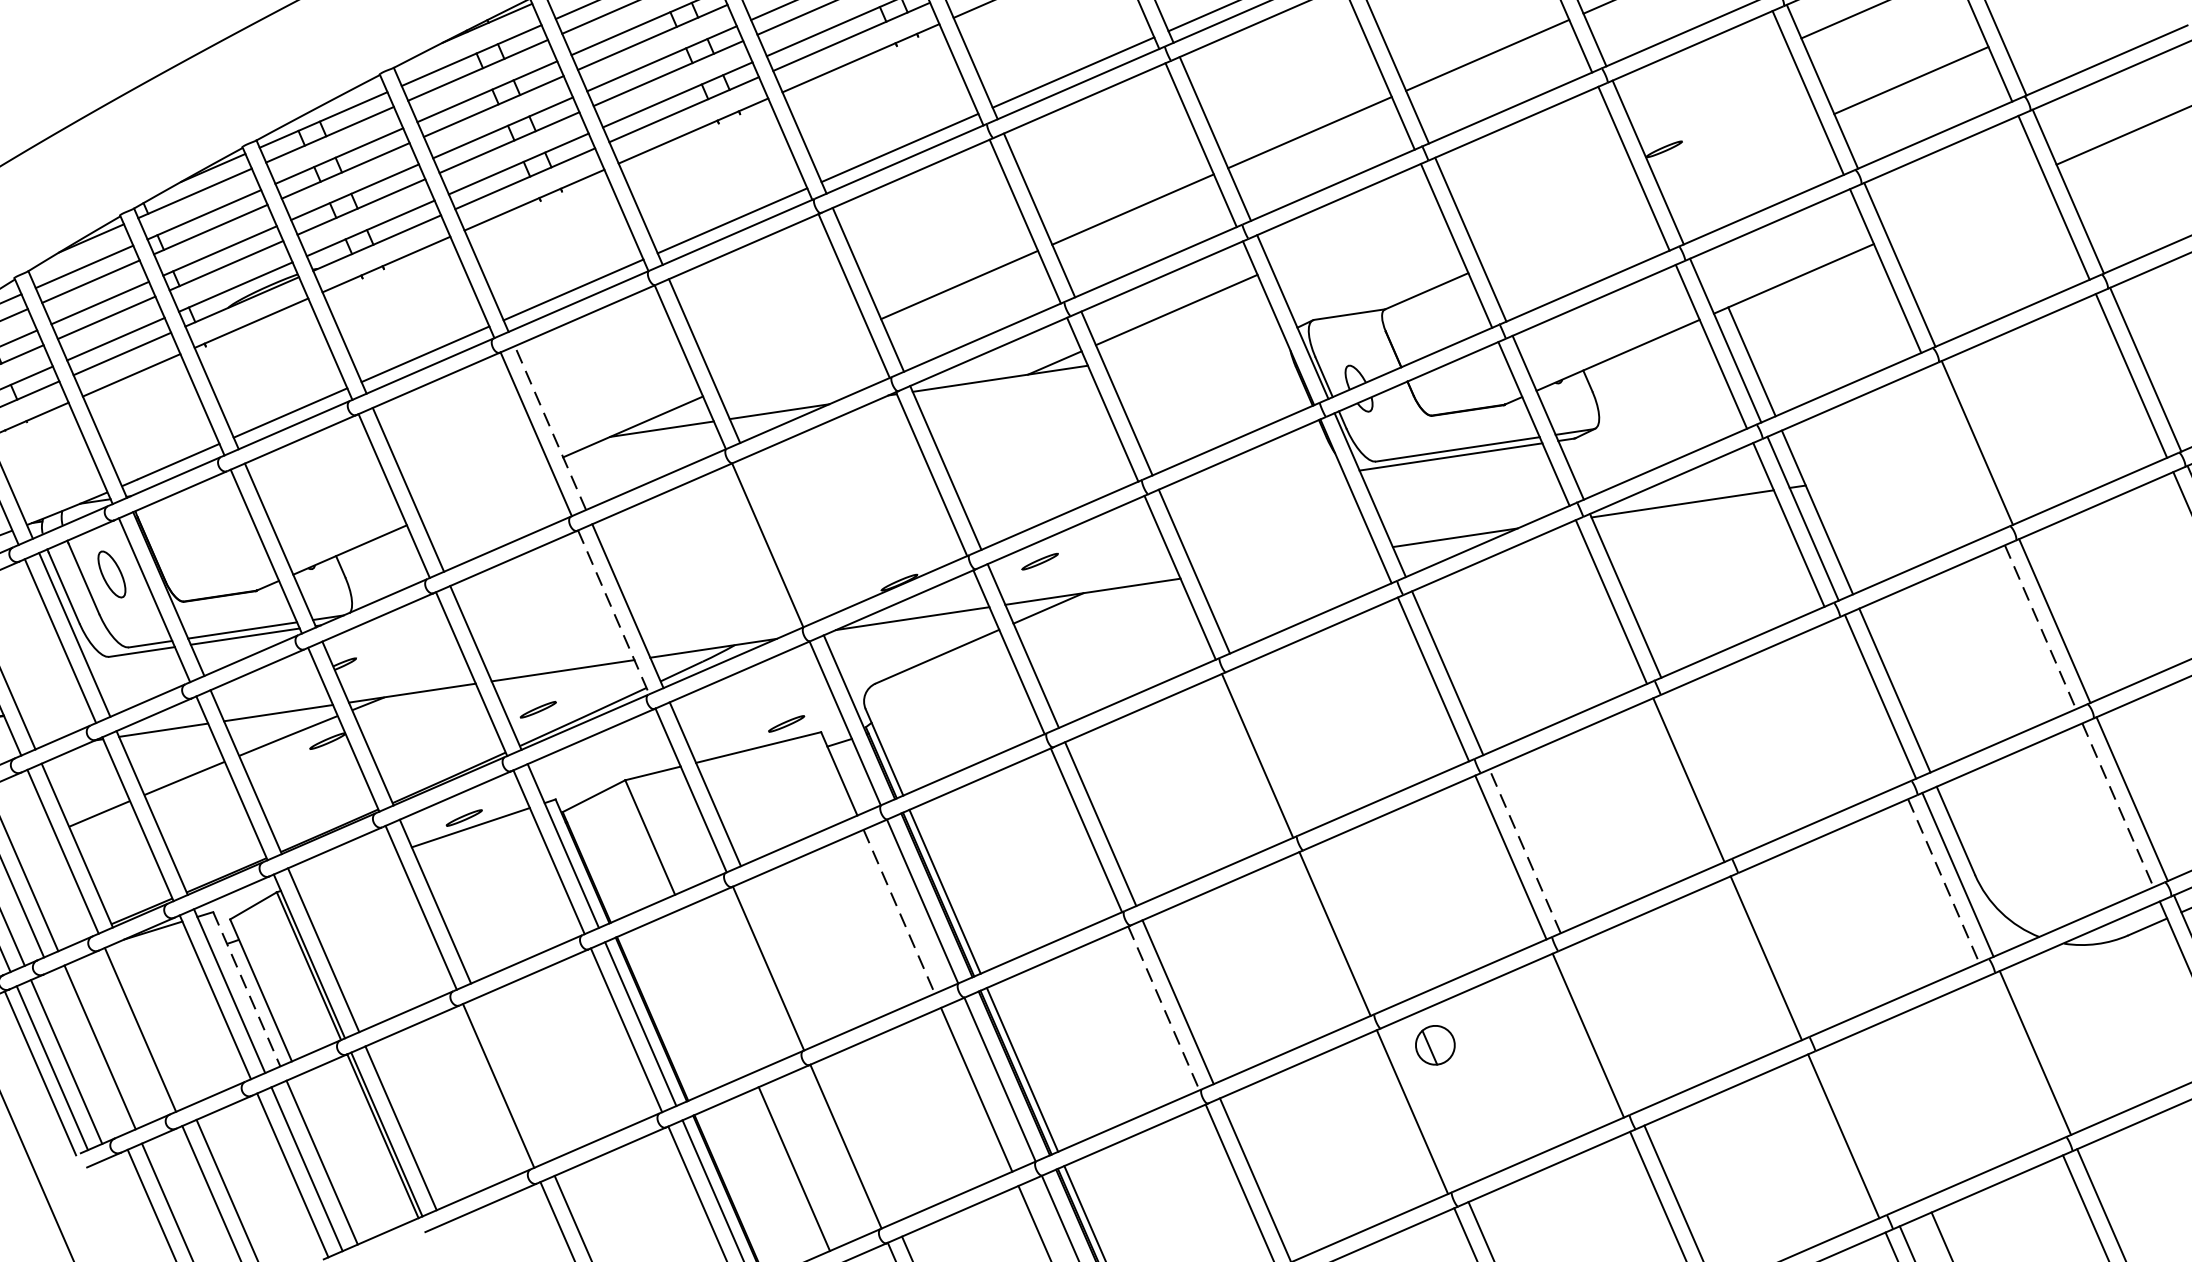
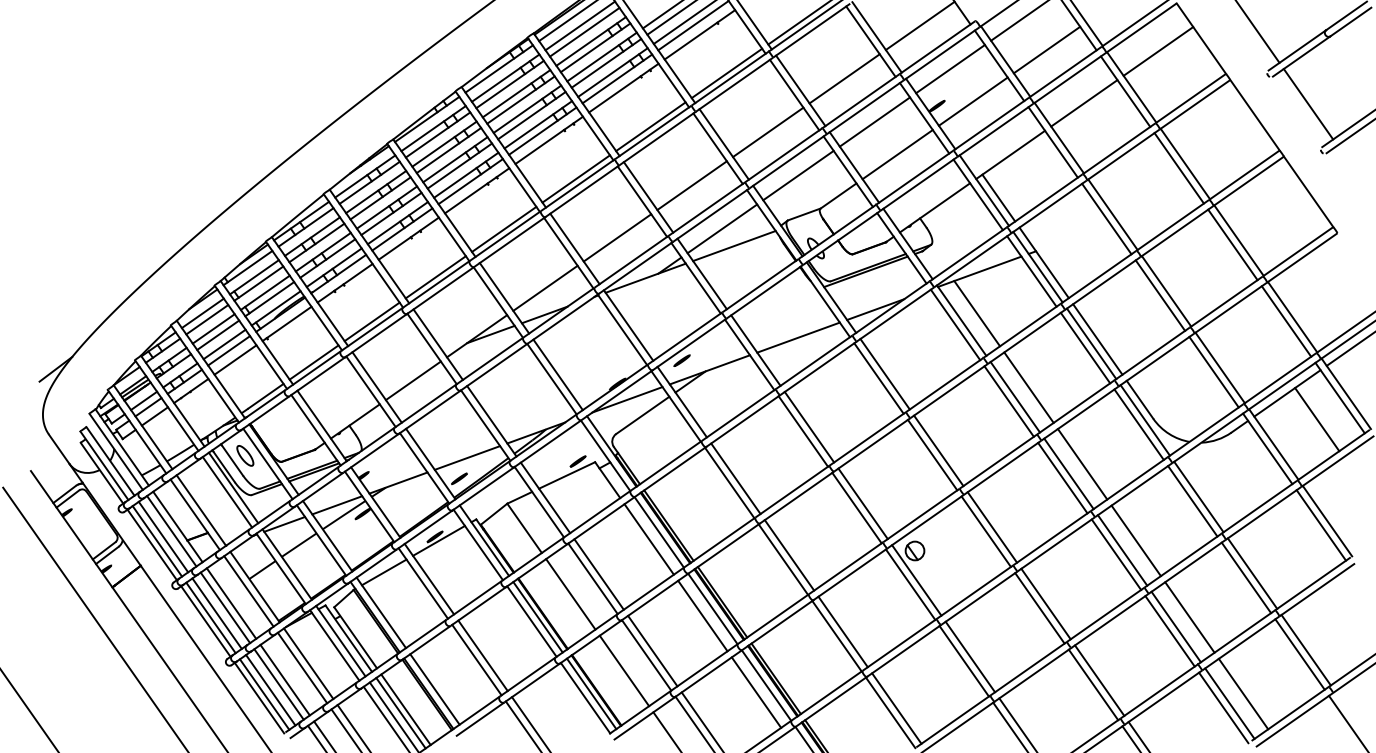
line: (1706, 80) -> (950, 69), added
line: (1530, 154) -> (874, 121), added
line: (1738, 154) -> (972, 101), added
line: (1965, 204) -> (1084, 103), added
line: (1563, 231) -> (897, 154), added
line: (1353, 232) -> (798, 175), added
line: (1194, 350) -> (734, 246), added
line: (792, 356) -> (545, 287), added
line: (549, 427) -> (437, 344), dashed -> solid
line: (1962, 447) -> (1106, 218), added
line: (483, 490) -> (412, 380), added
line: (780, 538) -> (557, 374), added
line: (1286, 562) -> (798, 337), added
line: (1660, 587) -> (977, 313), added
line: (614, 614) -> (486, 426), dashed -> solid
line: (2040, 629) -> (1160, 296), dashed -> solid
line: (1866, 701) -> (1085, 347), added
line: (1272, 748) -> (809, 426), added
line: (1733, 759) -> (1028, 387), added
line: (1703, 774) -> (1015, 397), added
line: (2118, 806) -> (1214, 372), dashed -> solid
line: (1524, 850) -> (938, 450), dashed -> solid
line: (344, 869) -> (383, 572), added
line: (1944, 882) -> (1139, 425), dashed -> solid
line: (899, 911) -> (649, 539), dashed -> solid
line: (1348, 926) -> (862, 503), added
line: (1812, 938) -> (1082, 464), added
line: (1779, 951) -> (1068, 473), added
line: (781, 962) -> (598, 574), added
line: (246, 988) -> (348, 638), dashed -> solid
line: (716, 991) -> (570, 594), added
line: (1163, 1010) -> (783, 560), dashed -> solid
line: (154, 1023) -> (308, 663), added
line: (1602, 1029) -> (992, 527), added
line: (84, 1053) -> (278, 684), added
line: (2020, 1059) -> (1192, 501), added
line: (511, 1078) -> (482, 655), added
line: (1426, 1105) -> (916, 580), added
line: (1888, 1115) -> (1135, 540), added
line: (1857, 1130) -> (1122, 550), added
line: (859, 1139) -> (652, 650), added
line: (332, 1156) -> (405, 709), added

